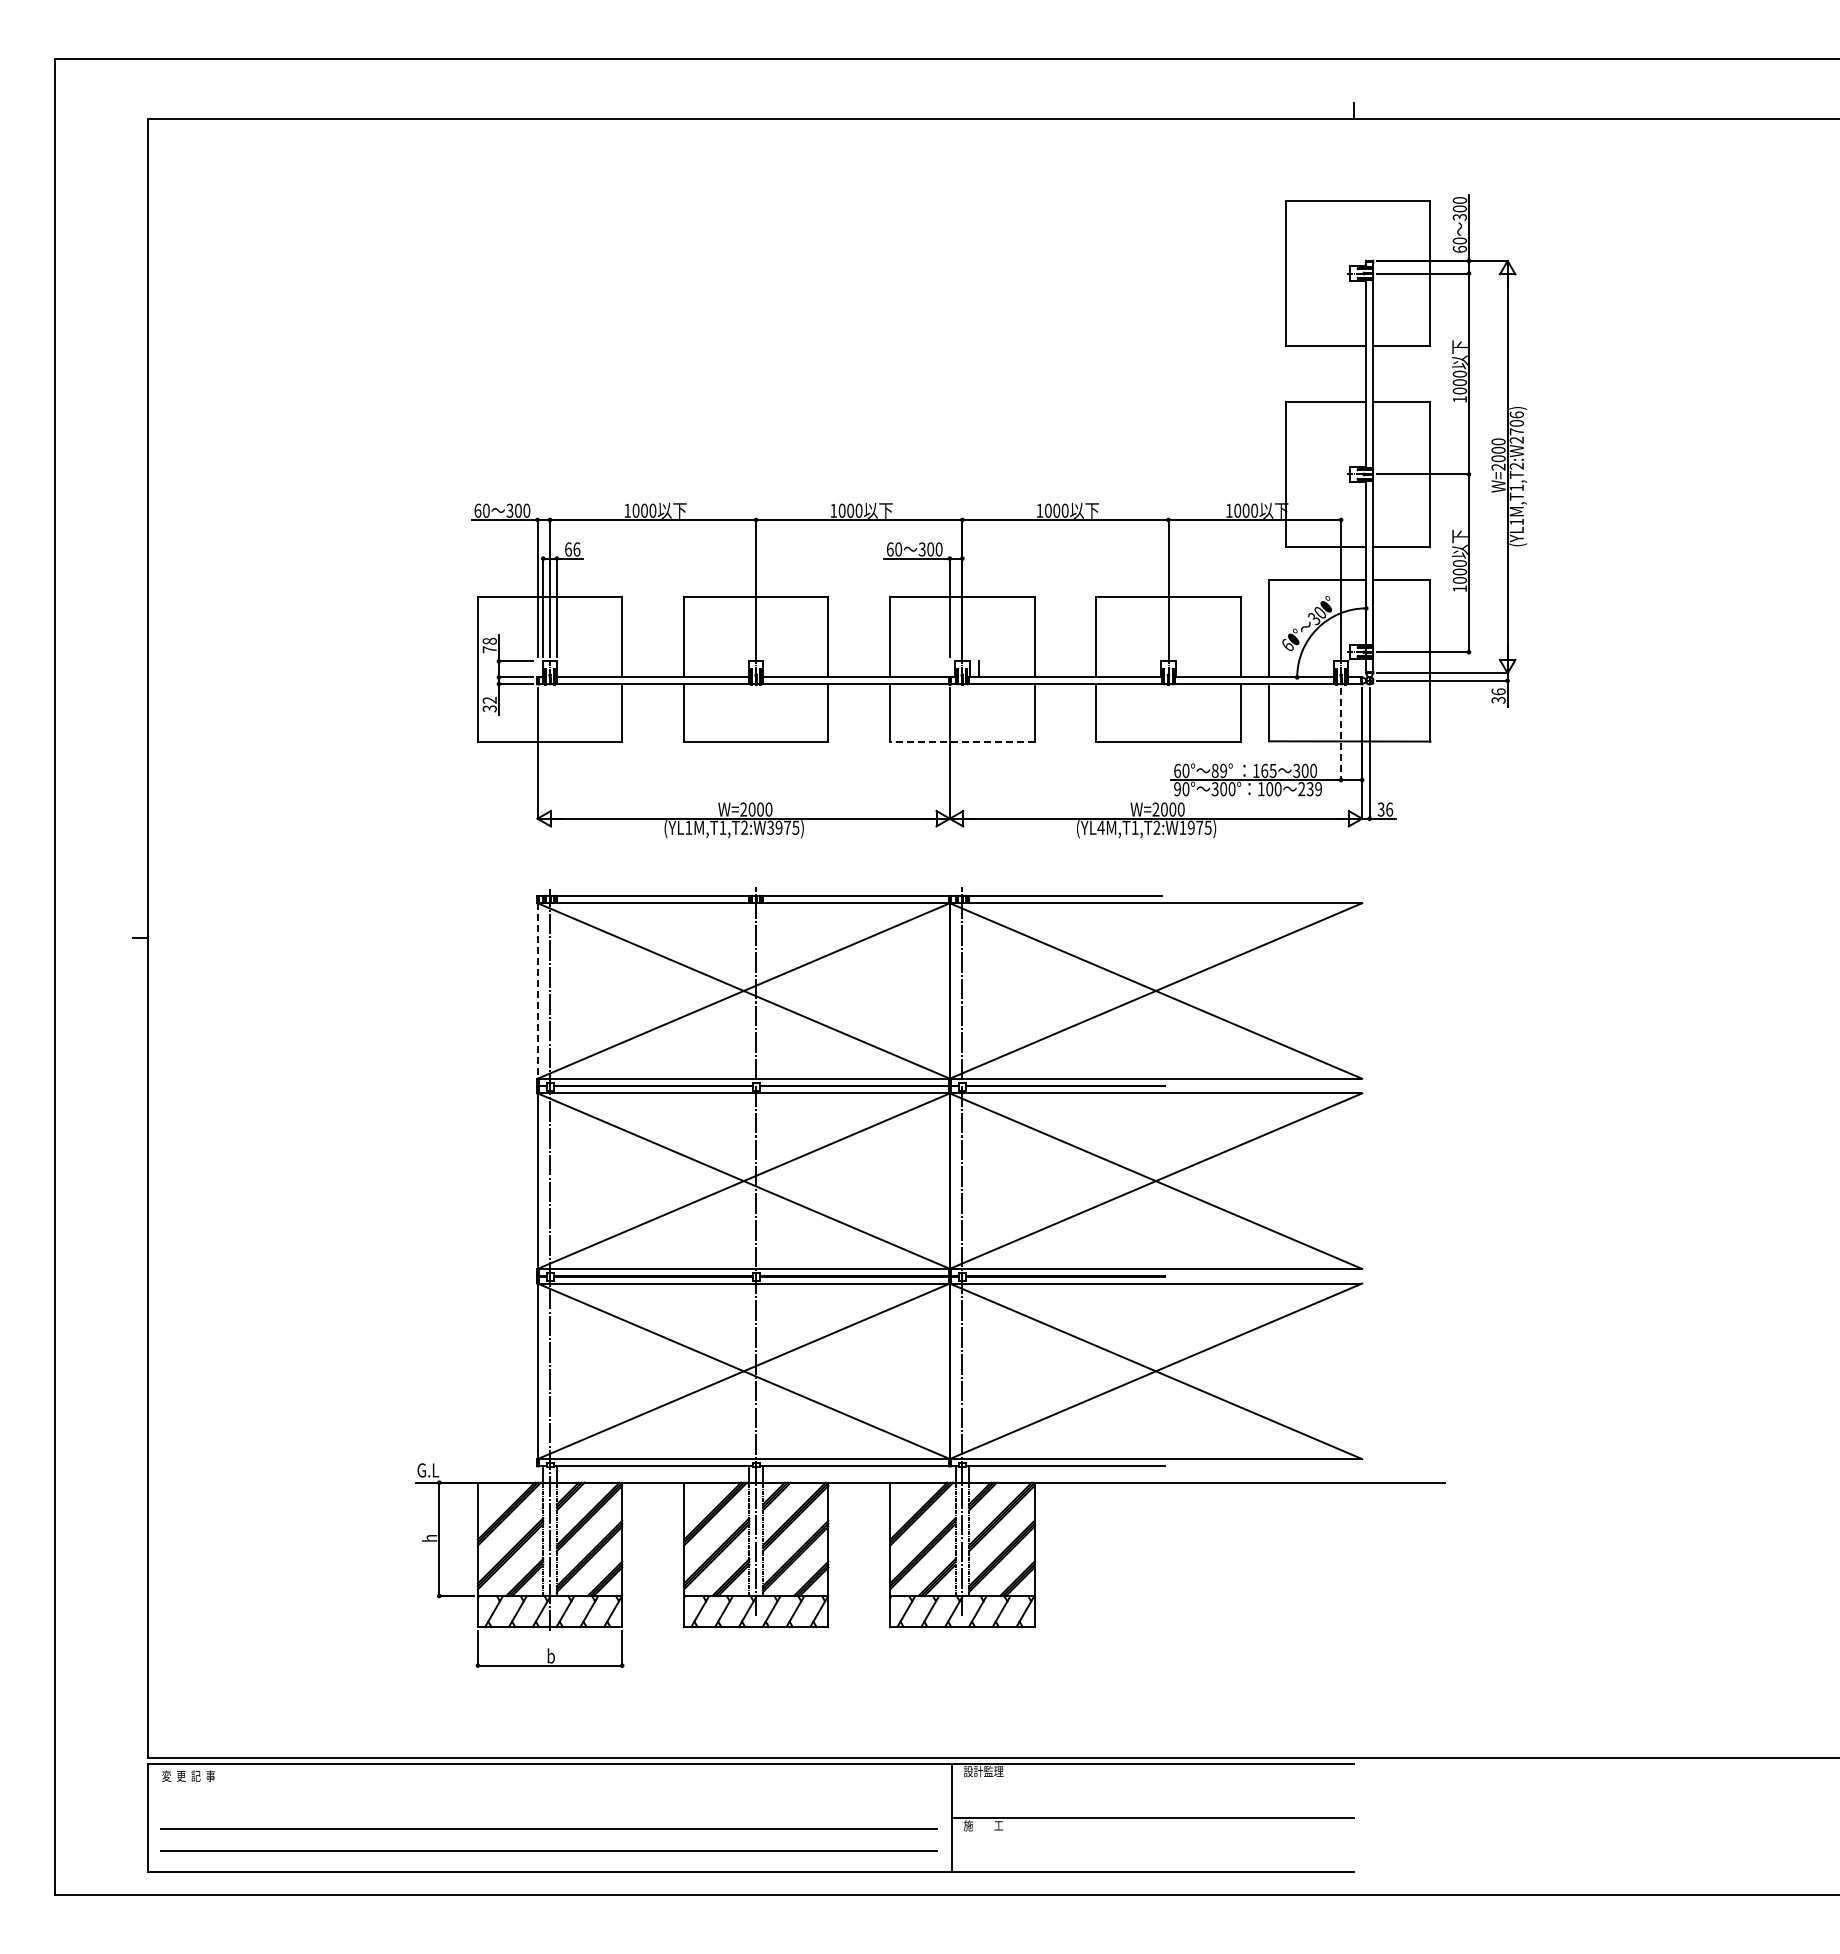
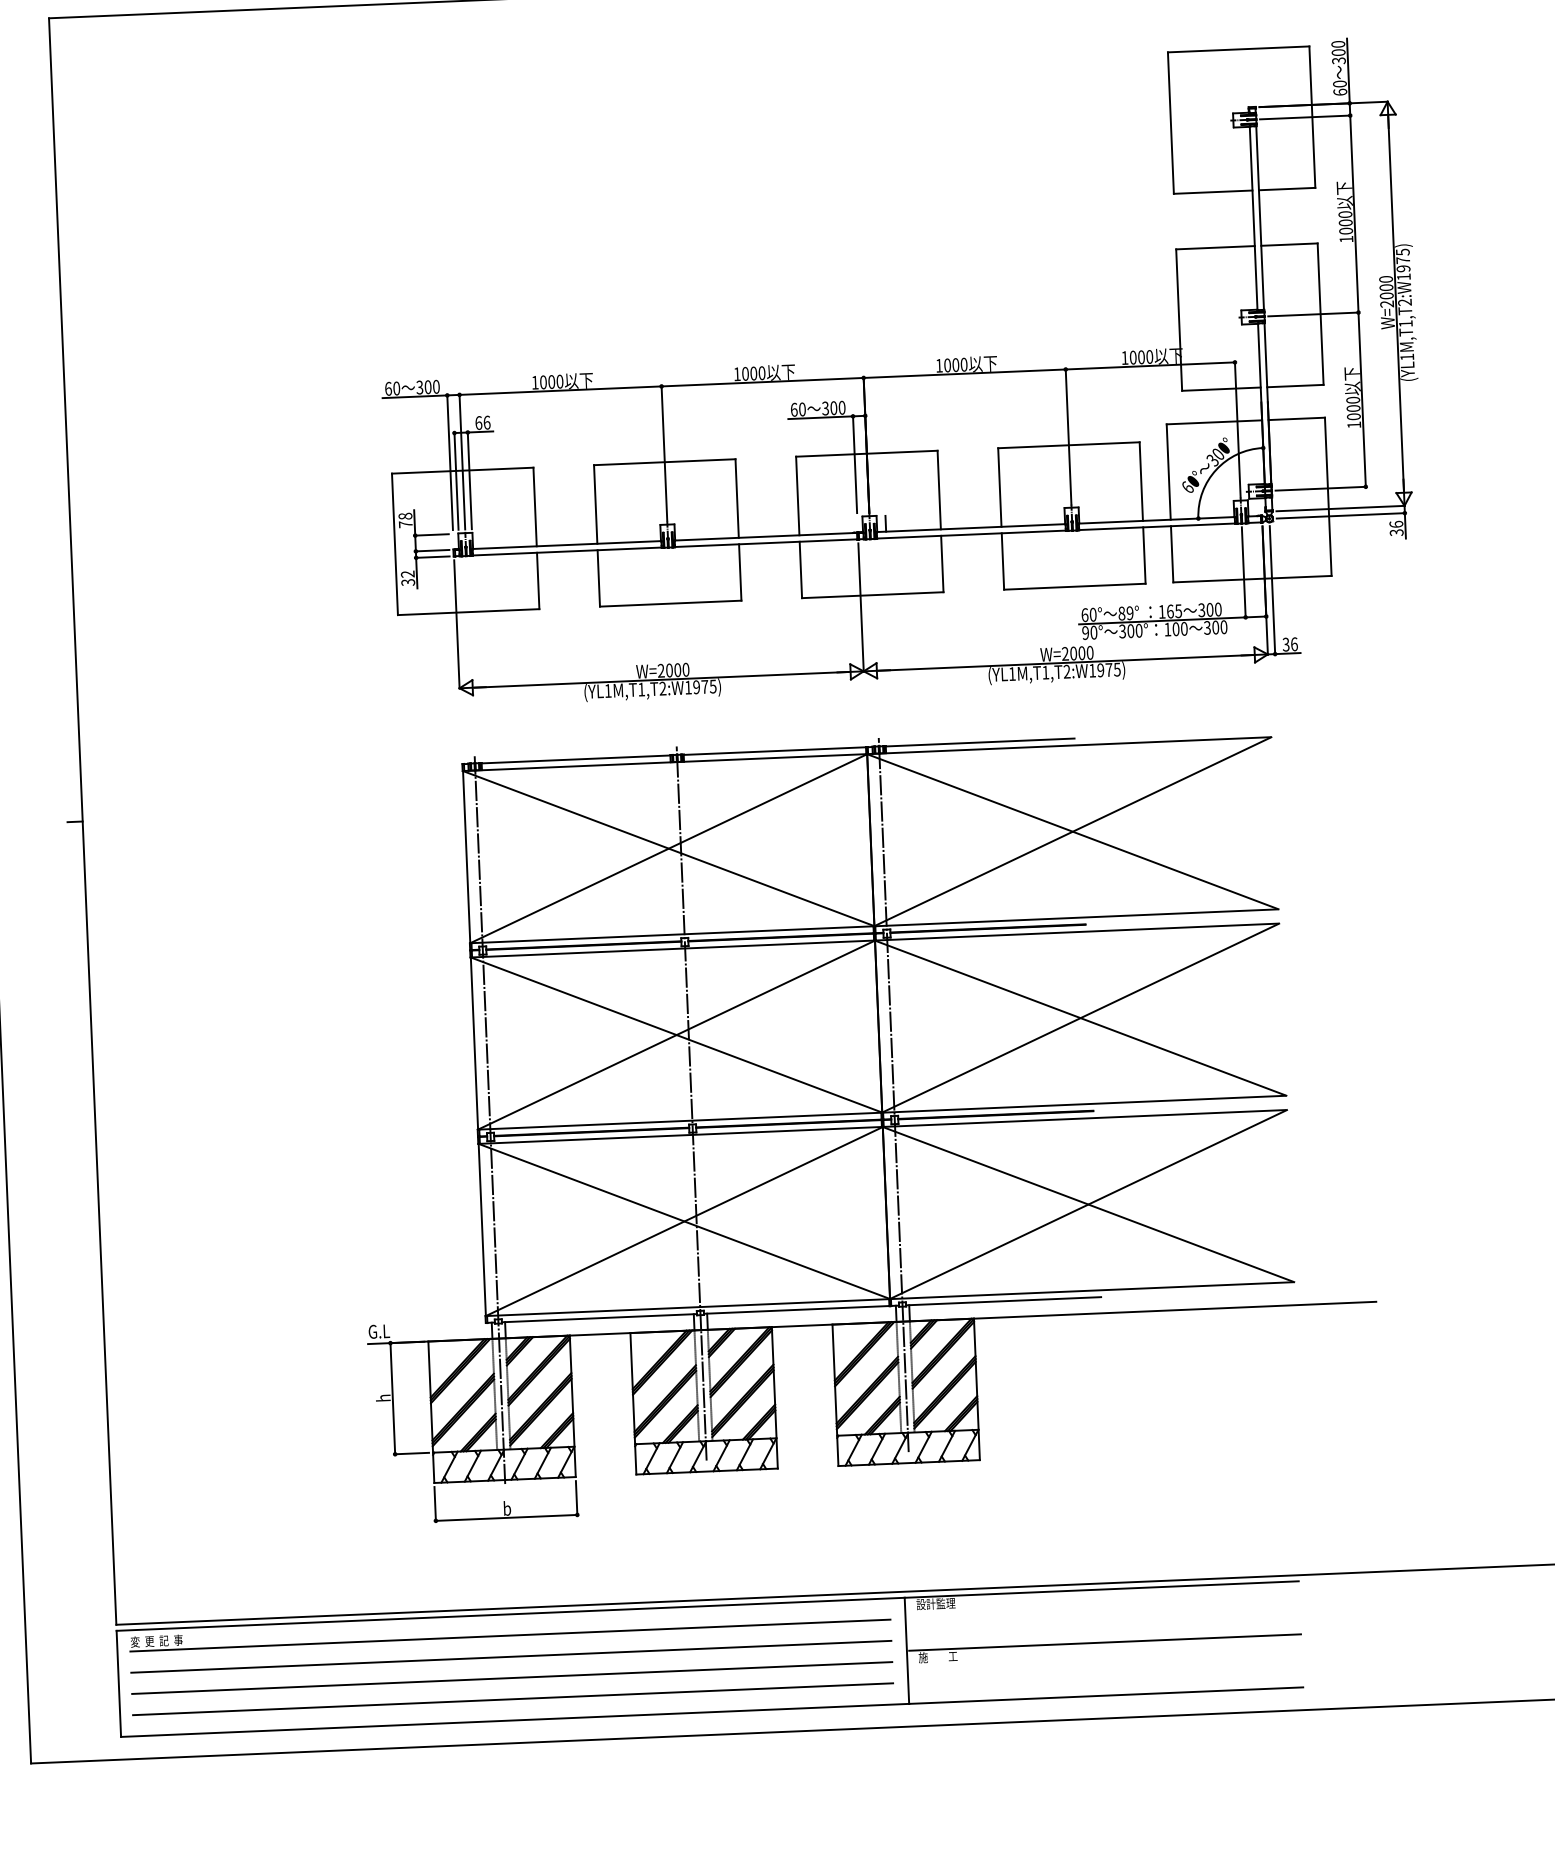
text: (1516, 427) -> (1403, 264), (YL1M,T1,T2:W2706) -> (YL1M,T1,T2:W1975)
line: (1341, 734) -> (1244, 572), dashed -> solid
line: (961, 741) -> (871, 595), dashed -> solid
text: (1310, 789) -> (1216, 627), 239 -> 300
text: (770, 827) -> (688, 687), (YL1M,T1,T2:W3975) -> (YL1M,T1,T2:W1975)
text: (1100, 827) -> (1011, 673), (YL4M,T1,T2:W1975) -> (YL1M,T1,T2:W1975)
line: (537, 990) -> (466, 856), dashed -> solid
line: (548, 1785) -> (510, 1635), added
line: (548, 1807) -> (510, 1657), added

